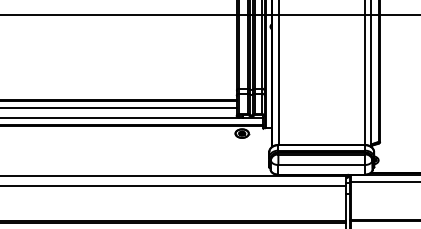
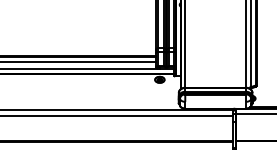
line: (321, 165) -> (215, 102), removed

